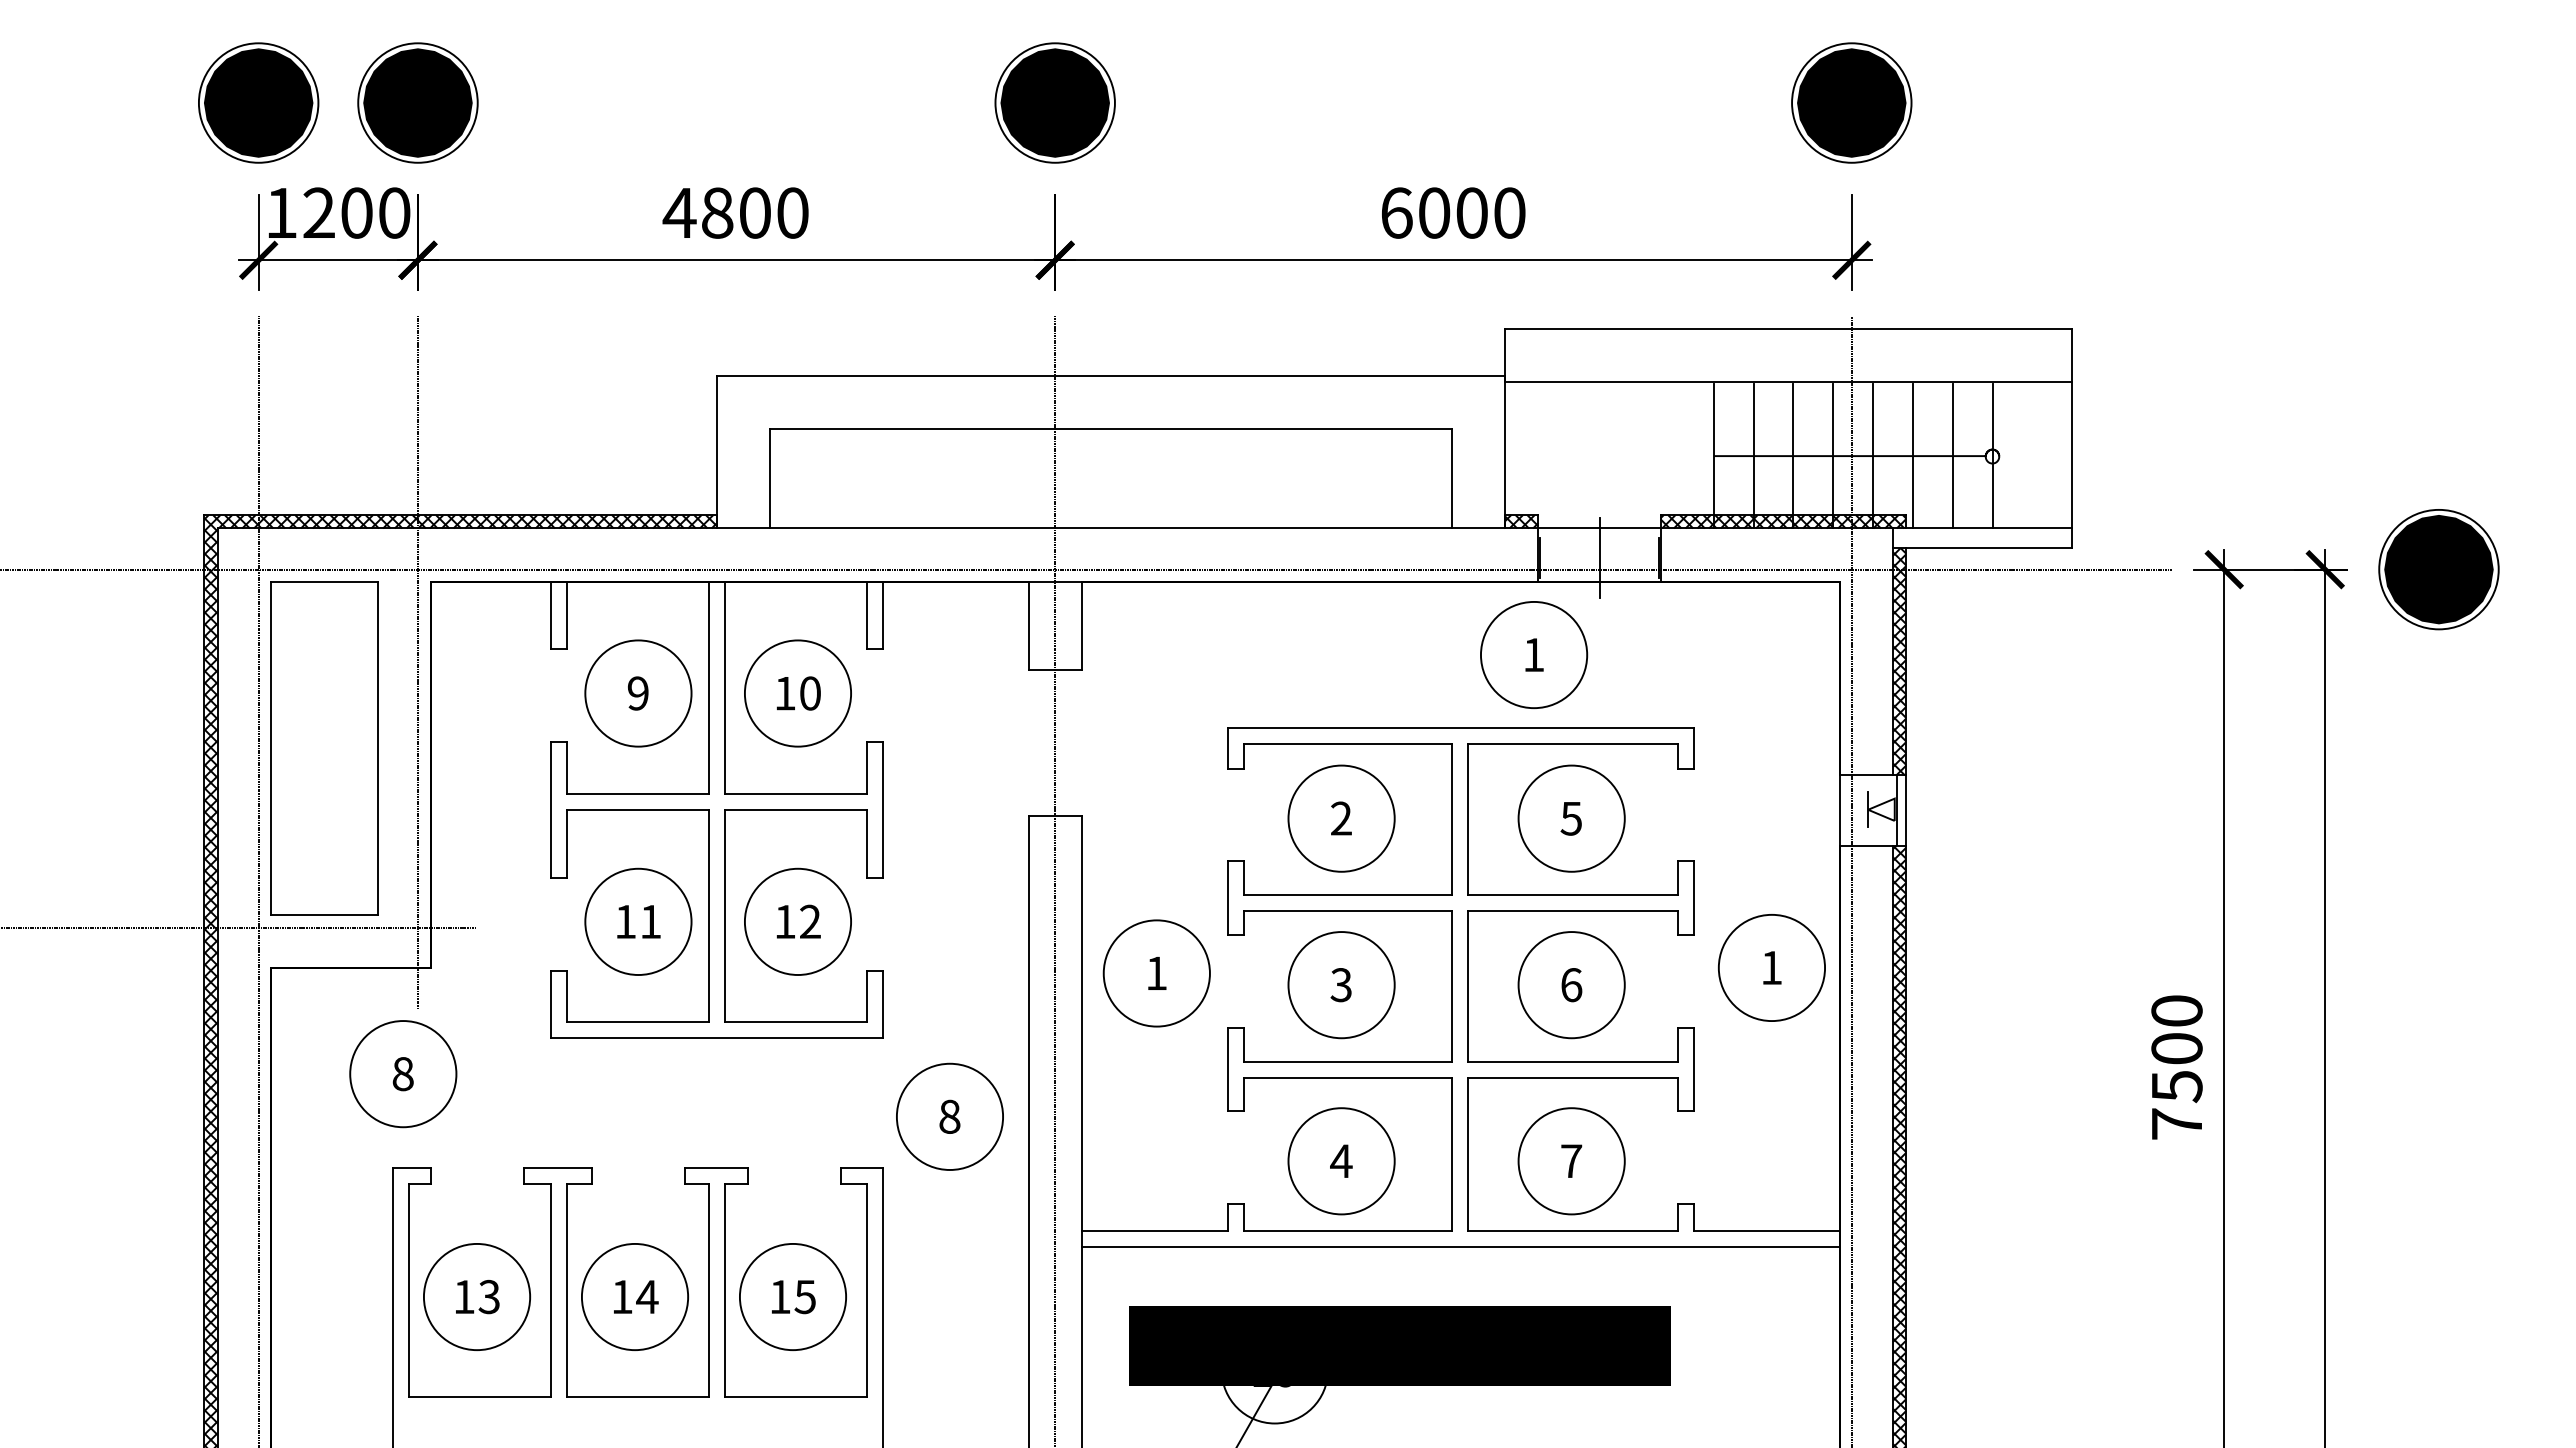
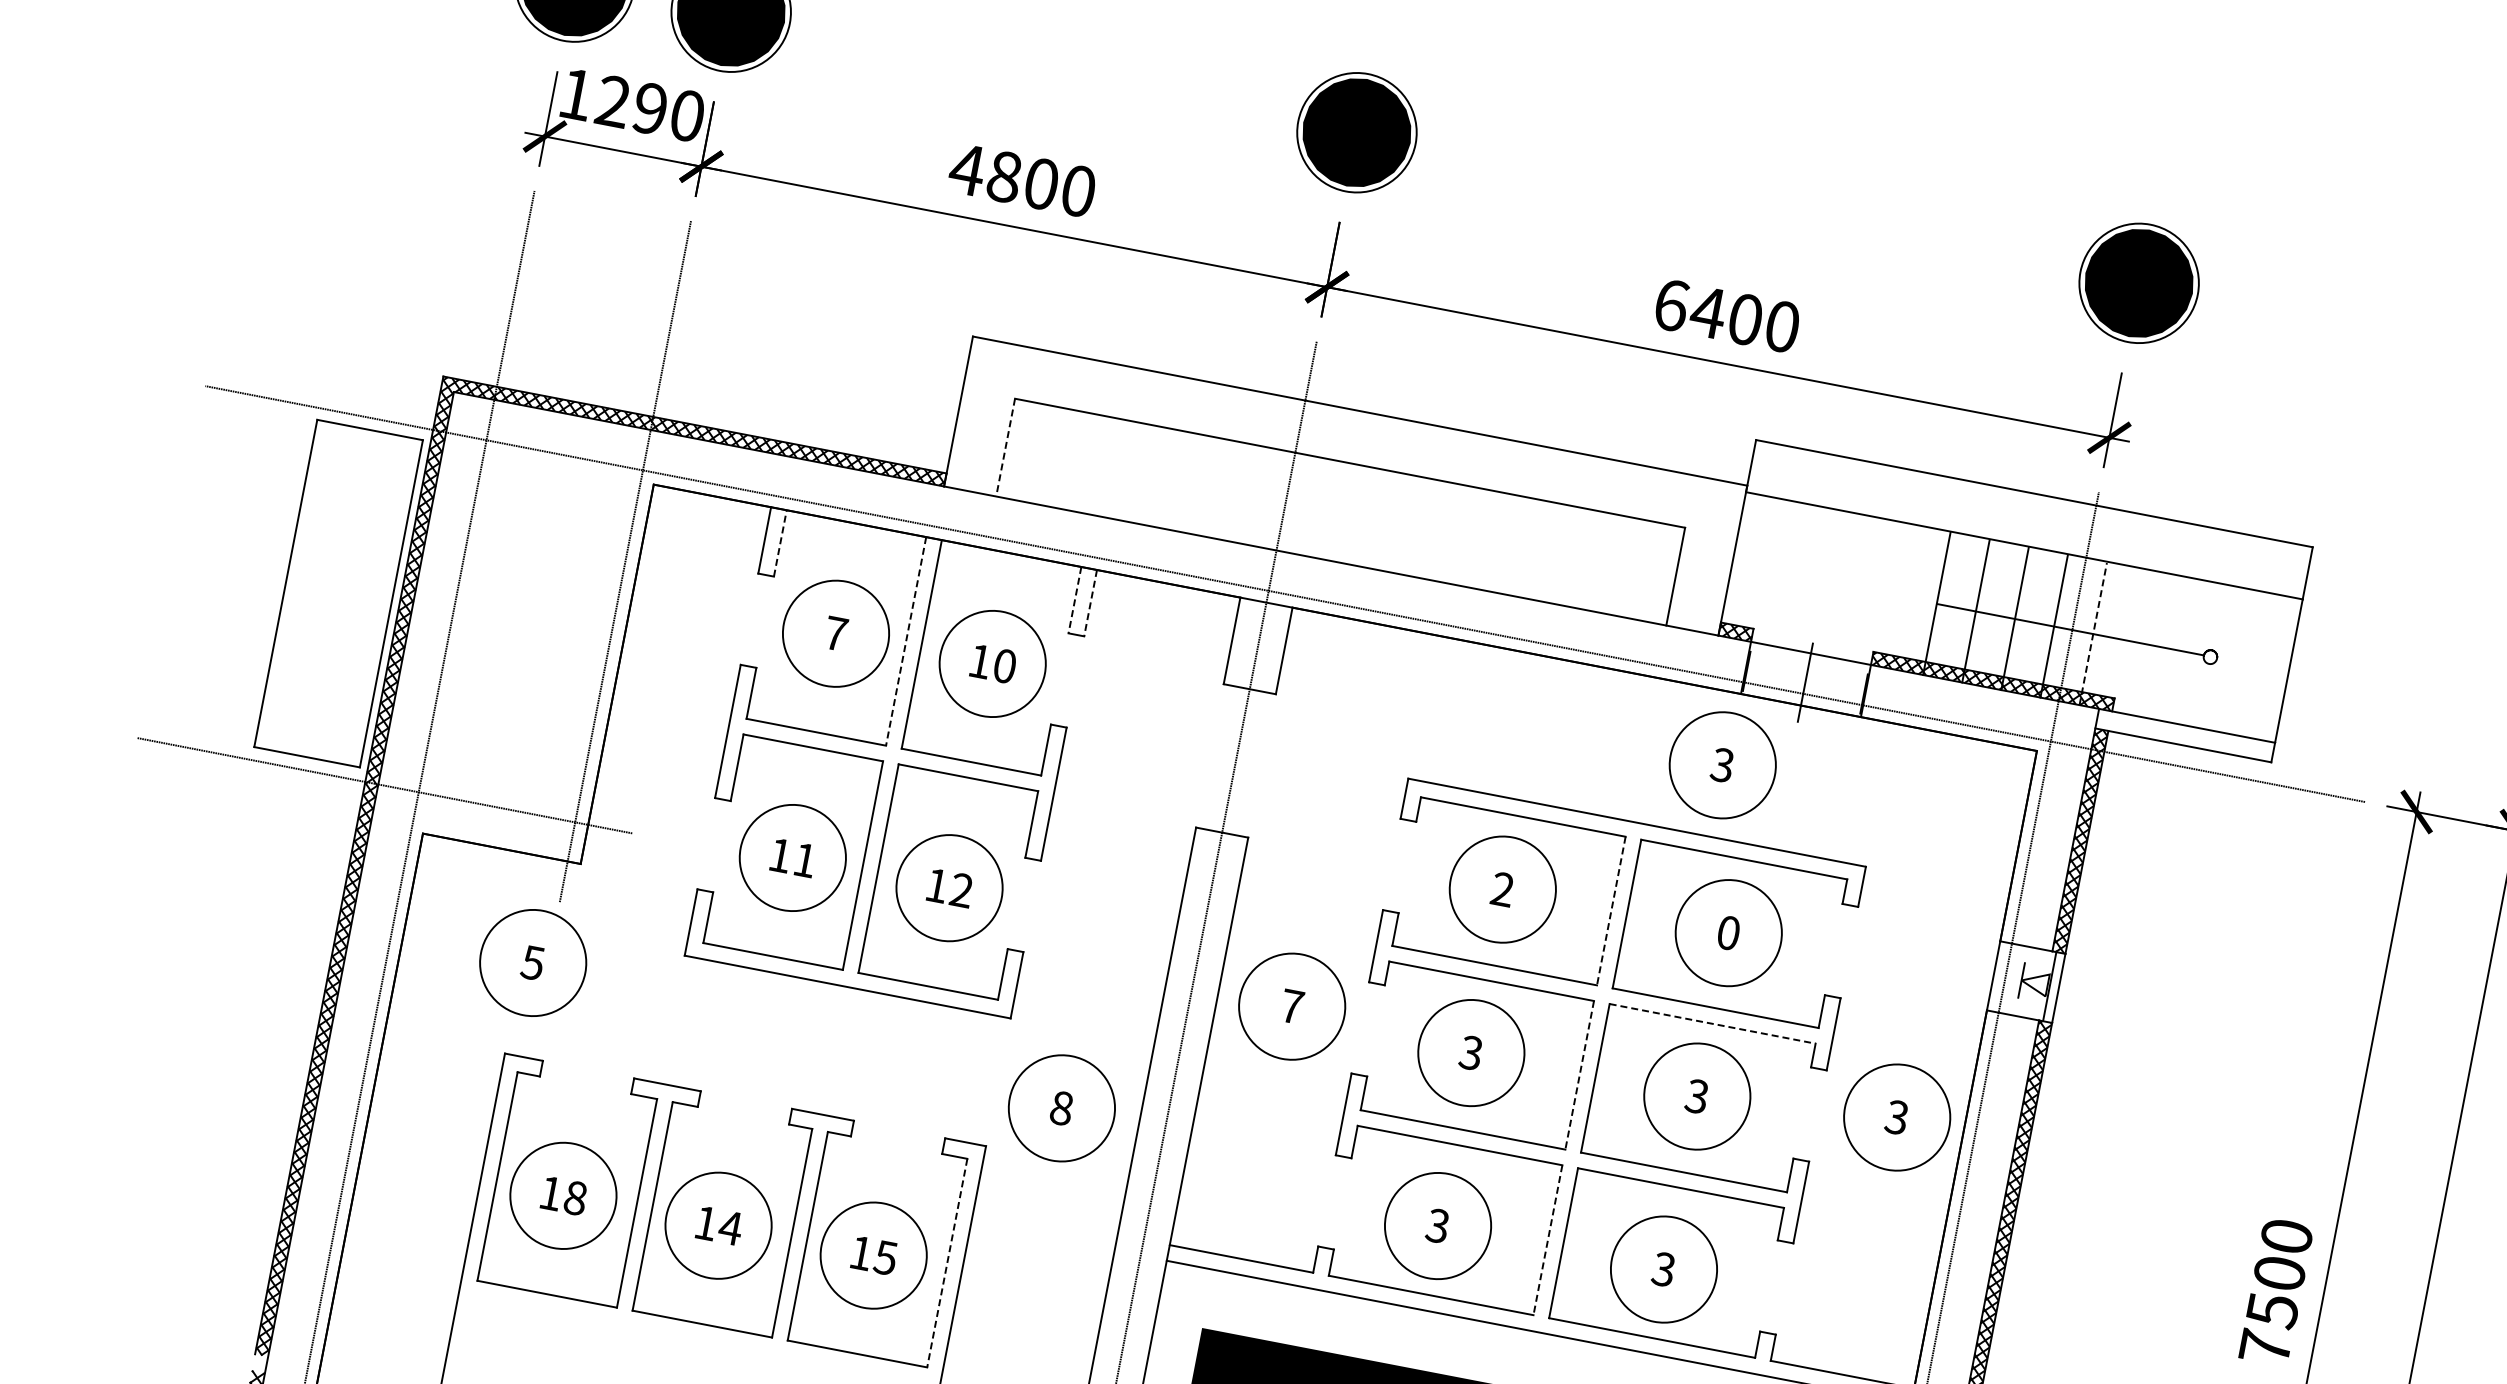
text: (356, 212) -> (650, 108), 1200 -> 1290
text: (1434, 212) -> (1708, 311), 6000 -> 6400
line: (1873, 455) -> (2093, 633), solid -> dashed
line: (1912, 455) -> (2132, 640), removed
line: (1952, 455) -> (2171, 648), removed
line: (1992, 455) -> (2210, 656), removed
line: (769, 478) -> (1005, 447), solid -> dashed
line: (566, 615) -> (780, 543), solid -> dashed
line: (866, 615) -> (1074, 600), solid -> dashed
line: (882, 615) -> (1090, 603), solid -> dashed
text: (1533, 654) -> (1722, 764), 1 -> 3
line: (708, 688) -> (905, 642), solid -> dashed
text: (637, 693) -> (835, 633), 9 -> 7
part: (324, 748) -> (338, 593), moved
text: (1570, 818) -> (1727, 932), 5 -> 0
line: (1452, 819) -> (1611, 911), solid -> dashed
line: (1572, 910) -> (1712, 1023), solid -> dashed
text: (1770, 967) -> (1895, 1116), 1 -> 3
text: (1156, 972) -> (1292, 1005), 1 -> 7
text: (1571, 985) -> (1697, 1096), 6 -> 3
line: (1452, 986) -> (1580, 1075), solid -> dashed
text: (402, 1074) -> (532, 963), 8 -> 5
line: (1452, 1154) -> (1548, 1240), solid -> dashed
text: (1341, 1161) -> (1437, 1226), 4 -> 3
text: (1571, 1161) -> (1663, 1269), 7 -> 3
line: (866, 1291) -> (946, 1264), solid -> dashed
text: (489, 1296) -> (575, 1197), 13 -> 18

